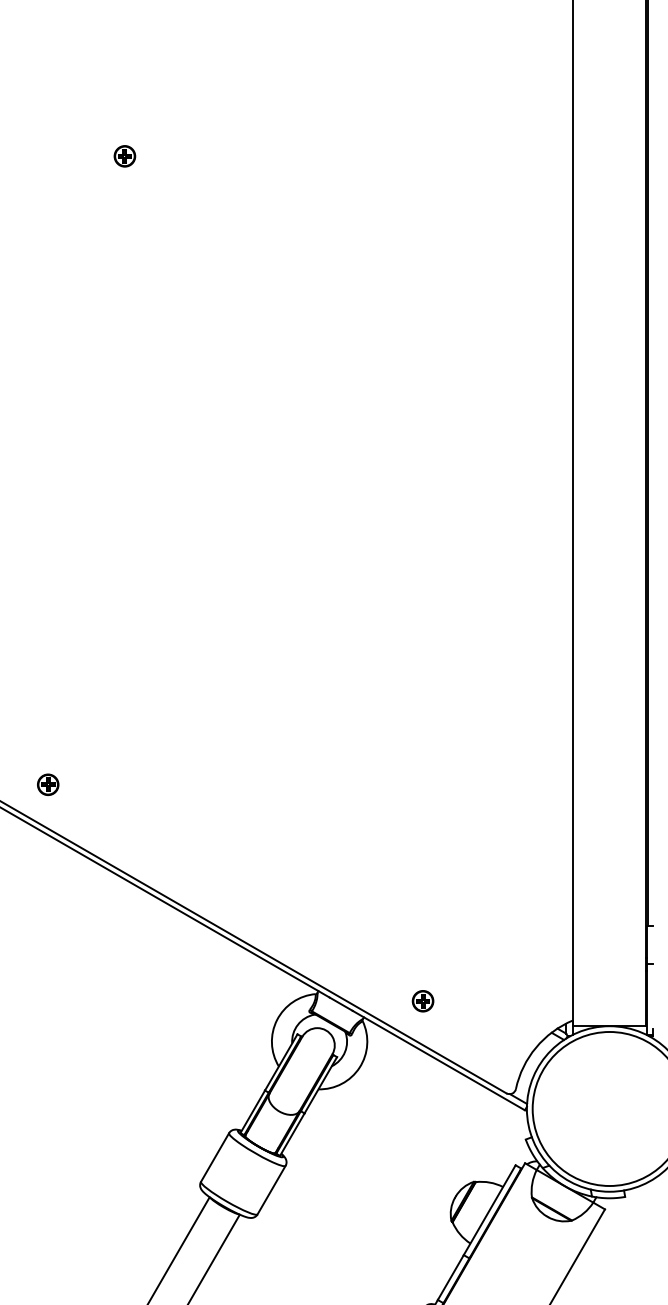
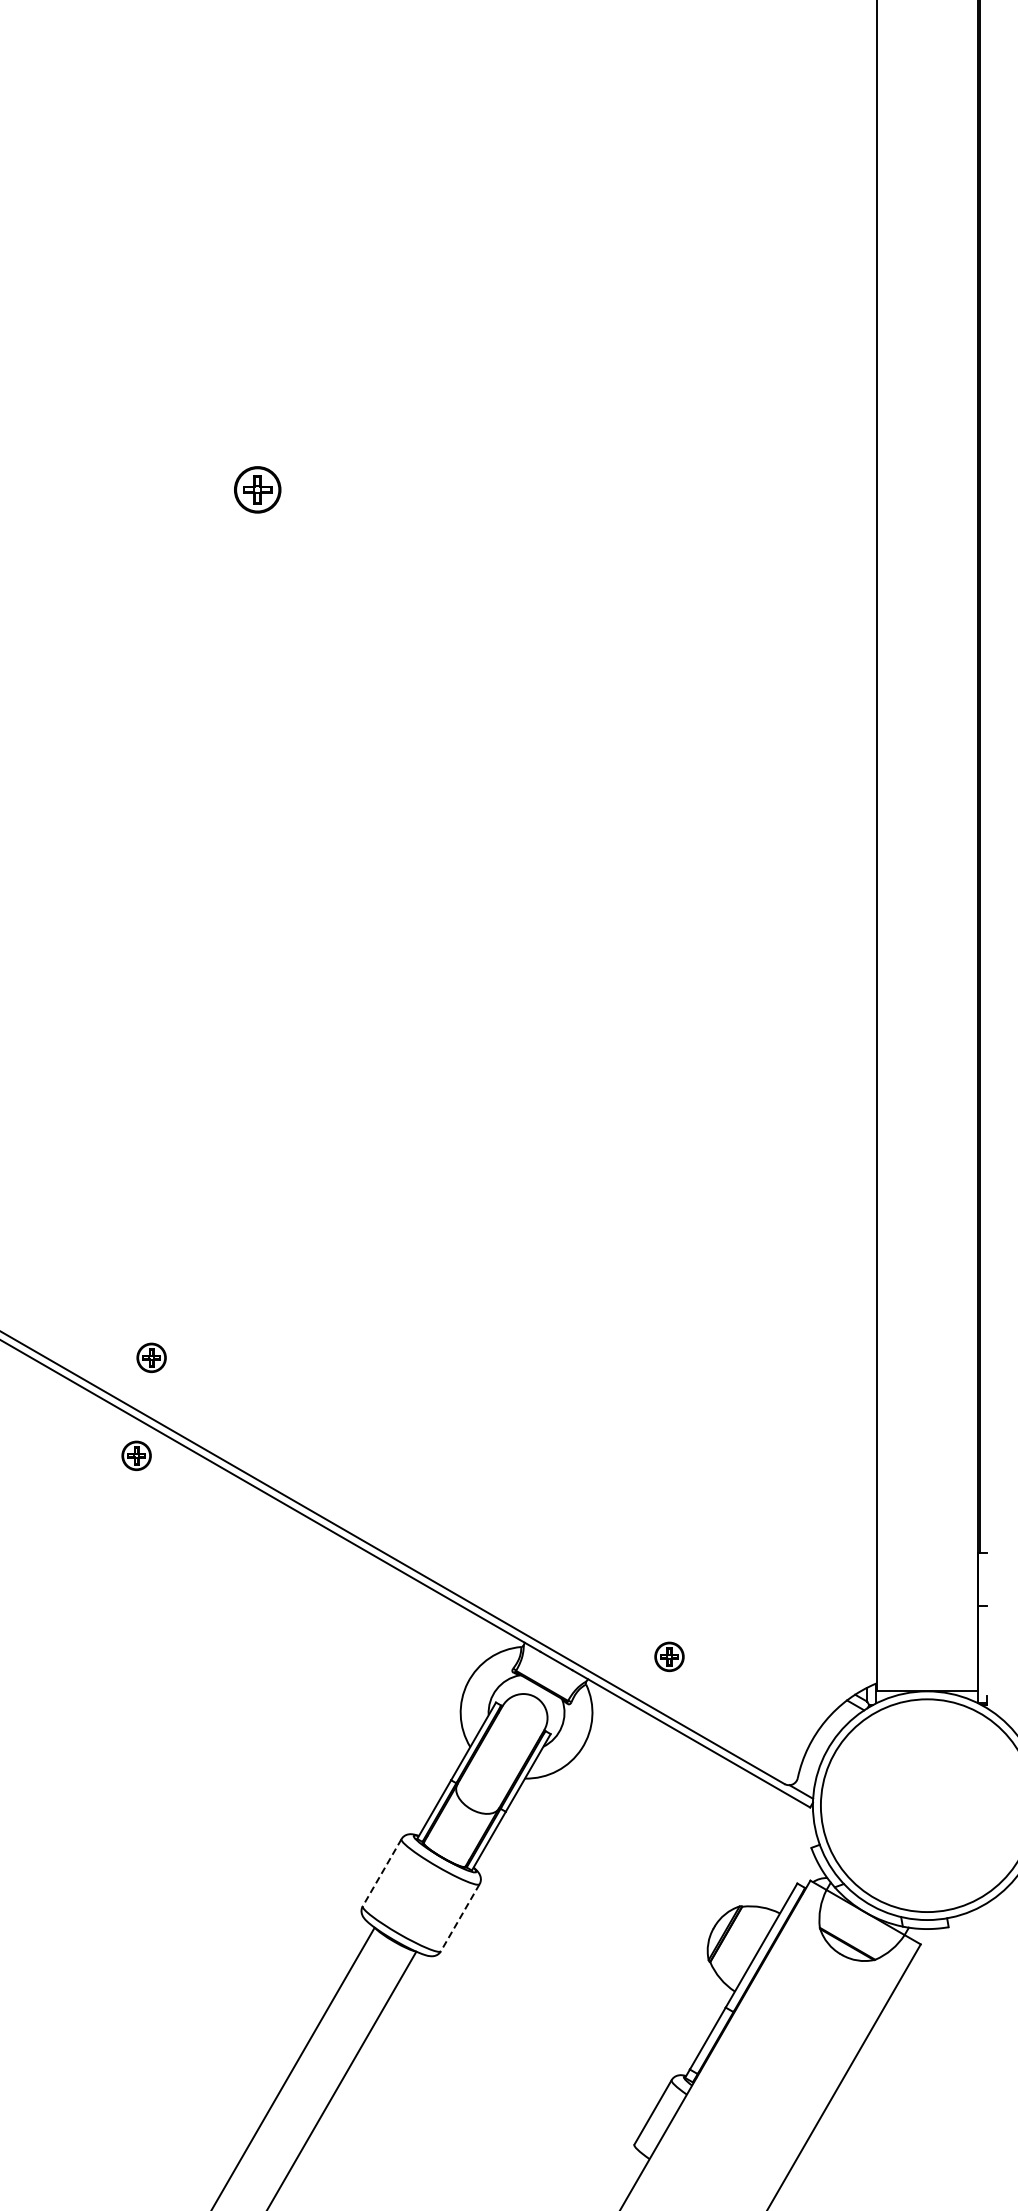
part: (124, 156) -> (257, 489), size x1.6
part: (37, 855) -> (136, 1455), added
line: (215, 1157) -> (382, 1872), solid -> dashed
line: (271, 1189) -> (460, 1917), solid -> dashed

